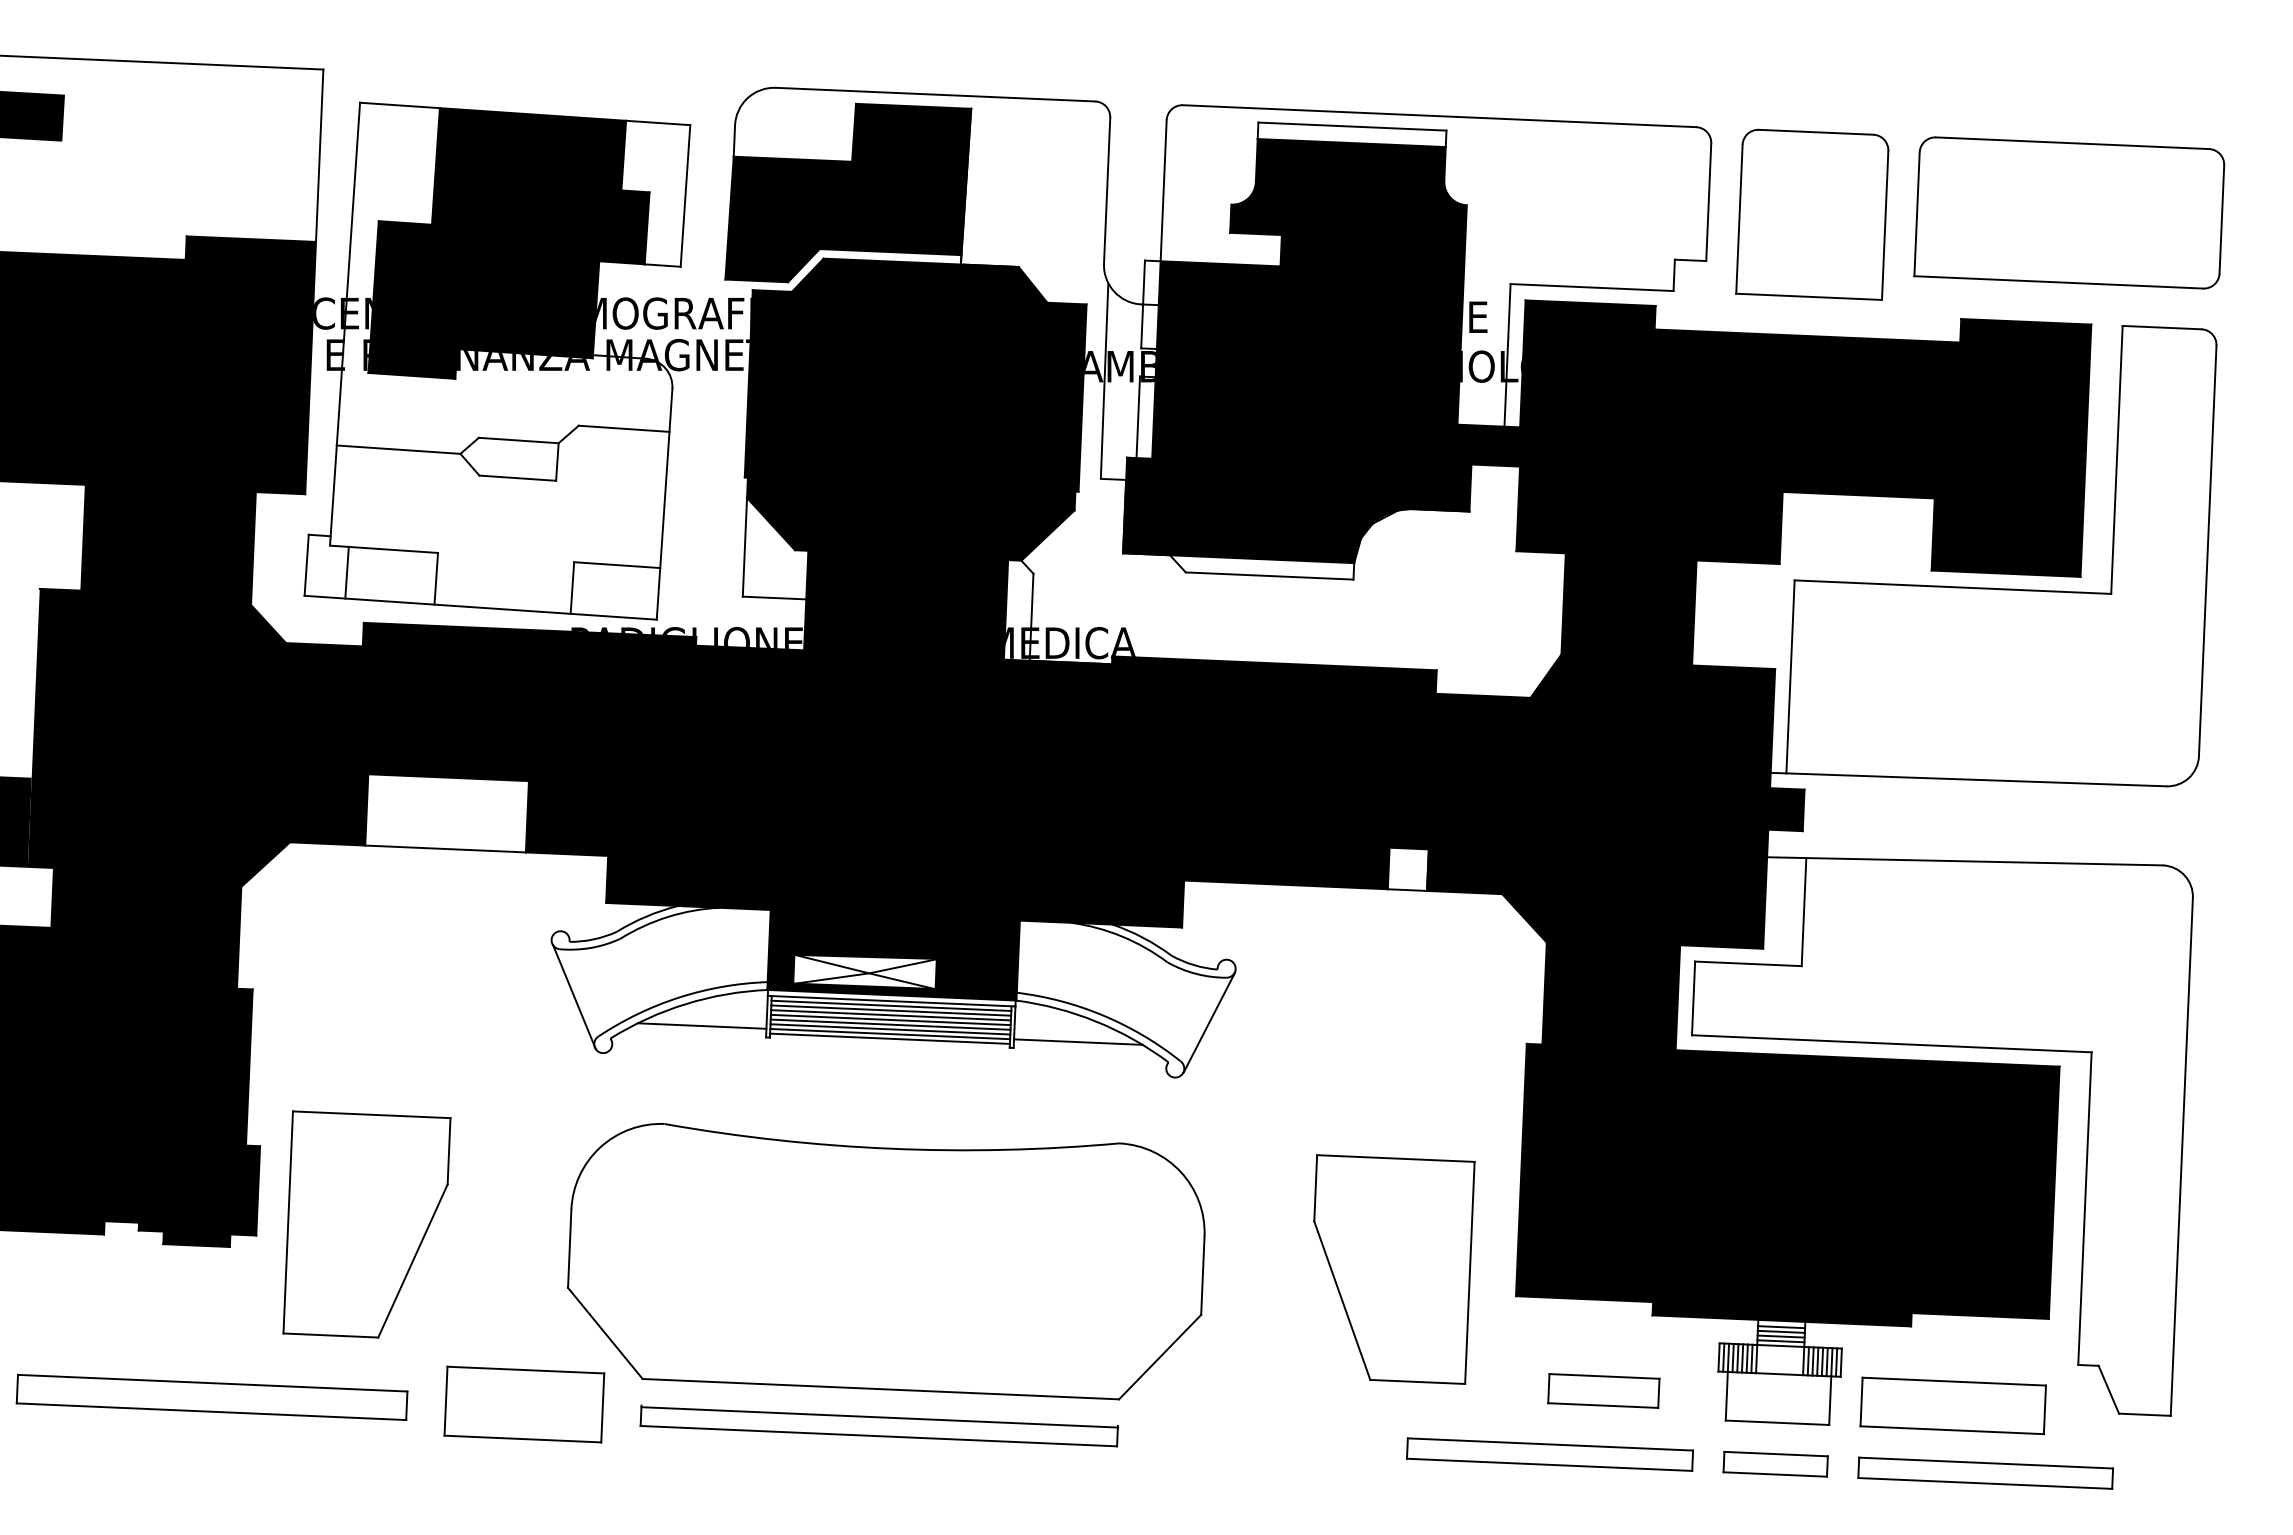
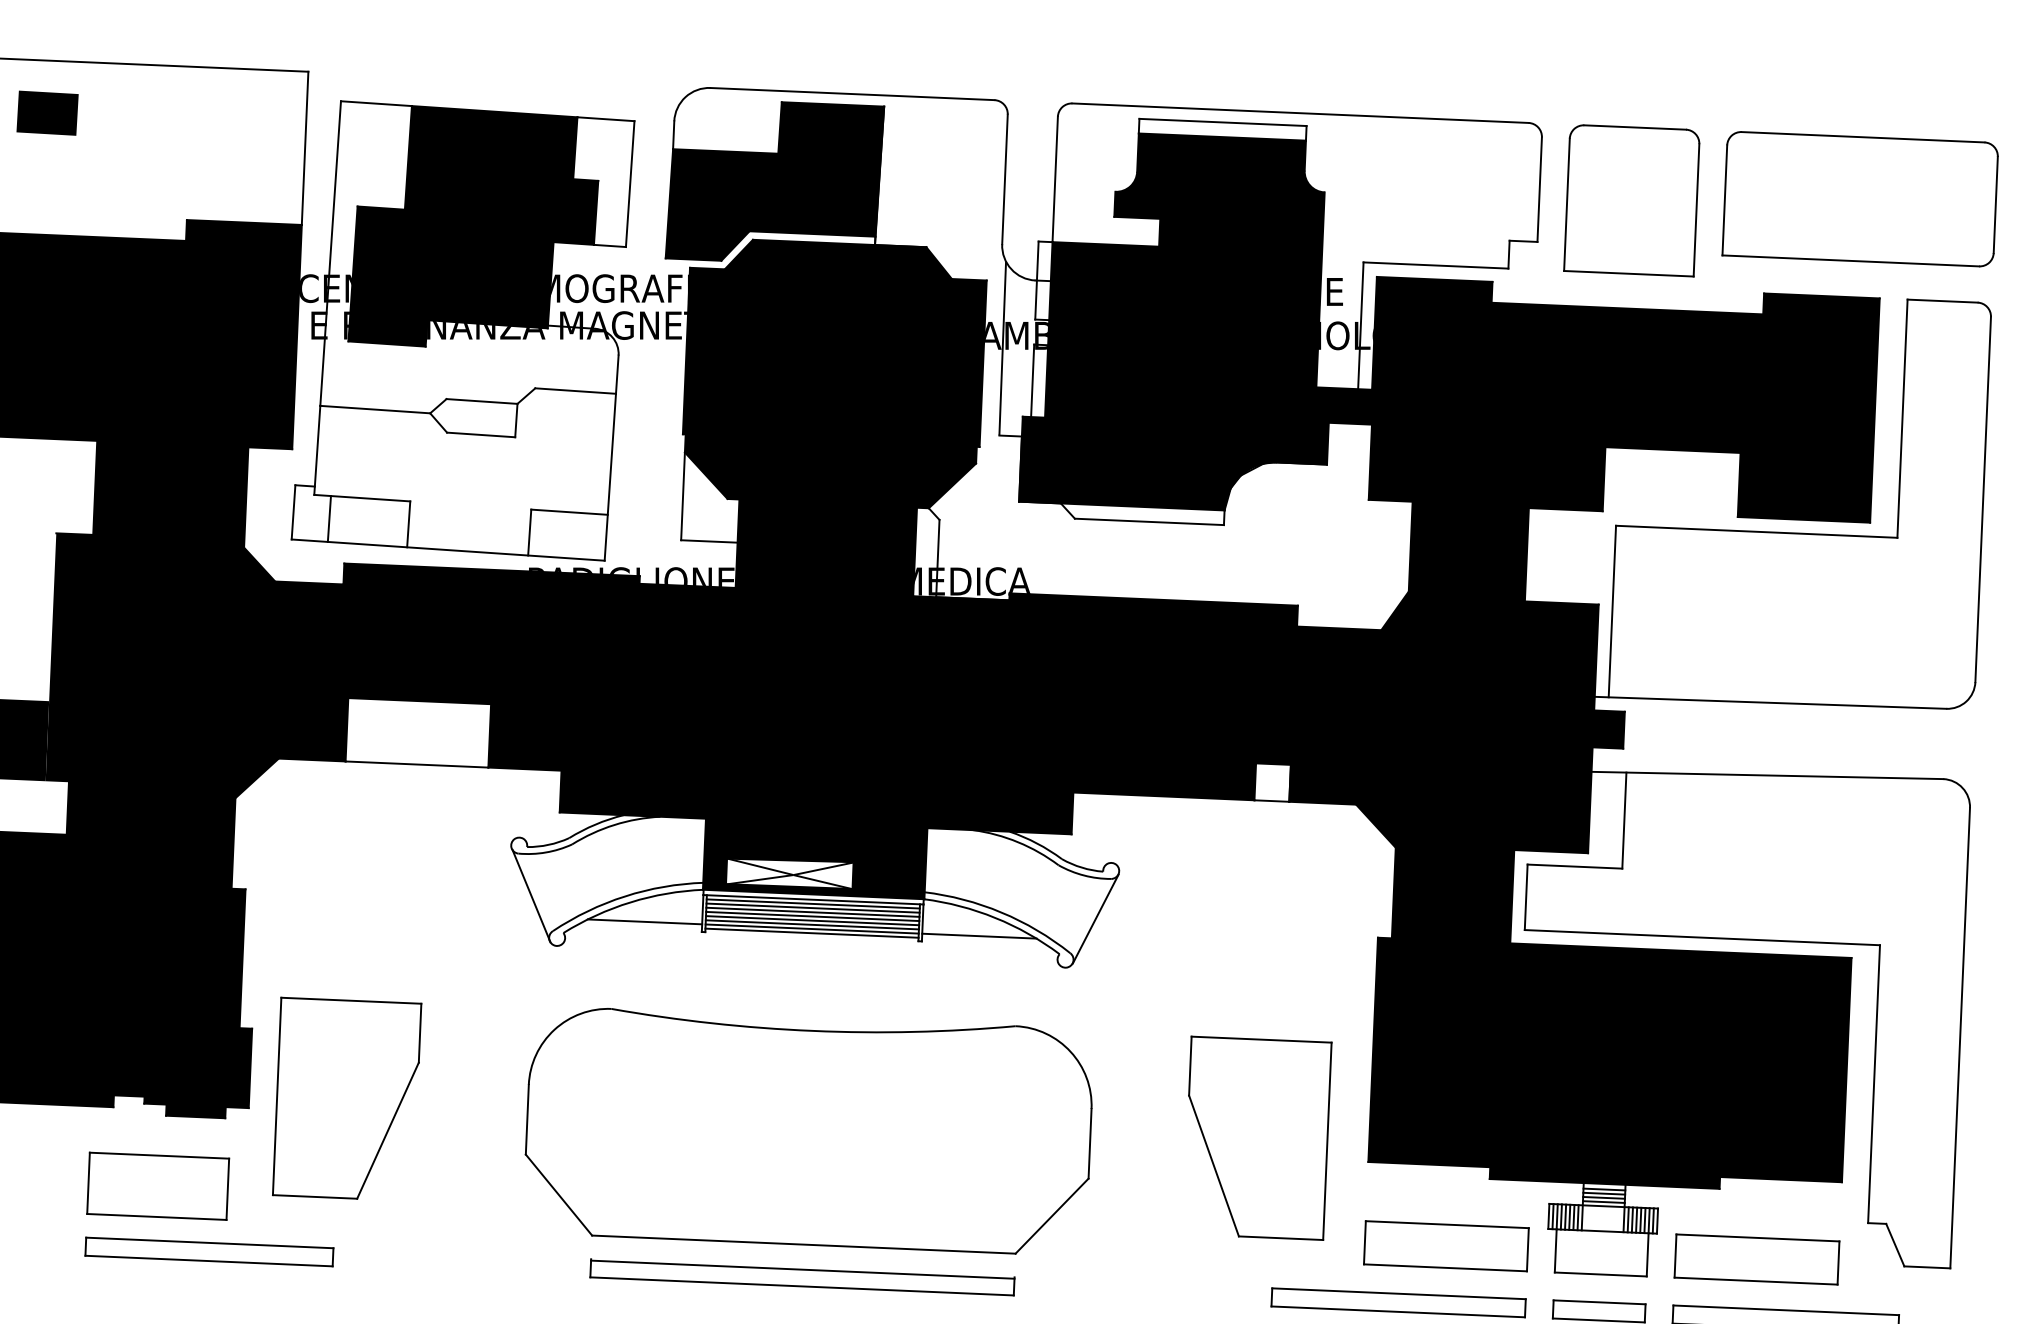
part: (1603, 1390) -> (1446, 1245), size x1.67
part: (211, 1397) -> (208, 1252), size x0.71
part: (524, 1404) -> (158, 1186), moved

